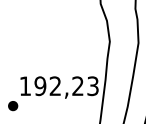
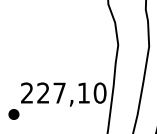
text: (59, 85) -> (63, 92), 192,23 -> 227,10

